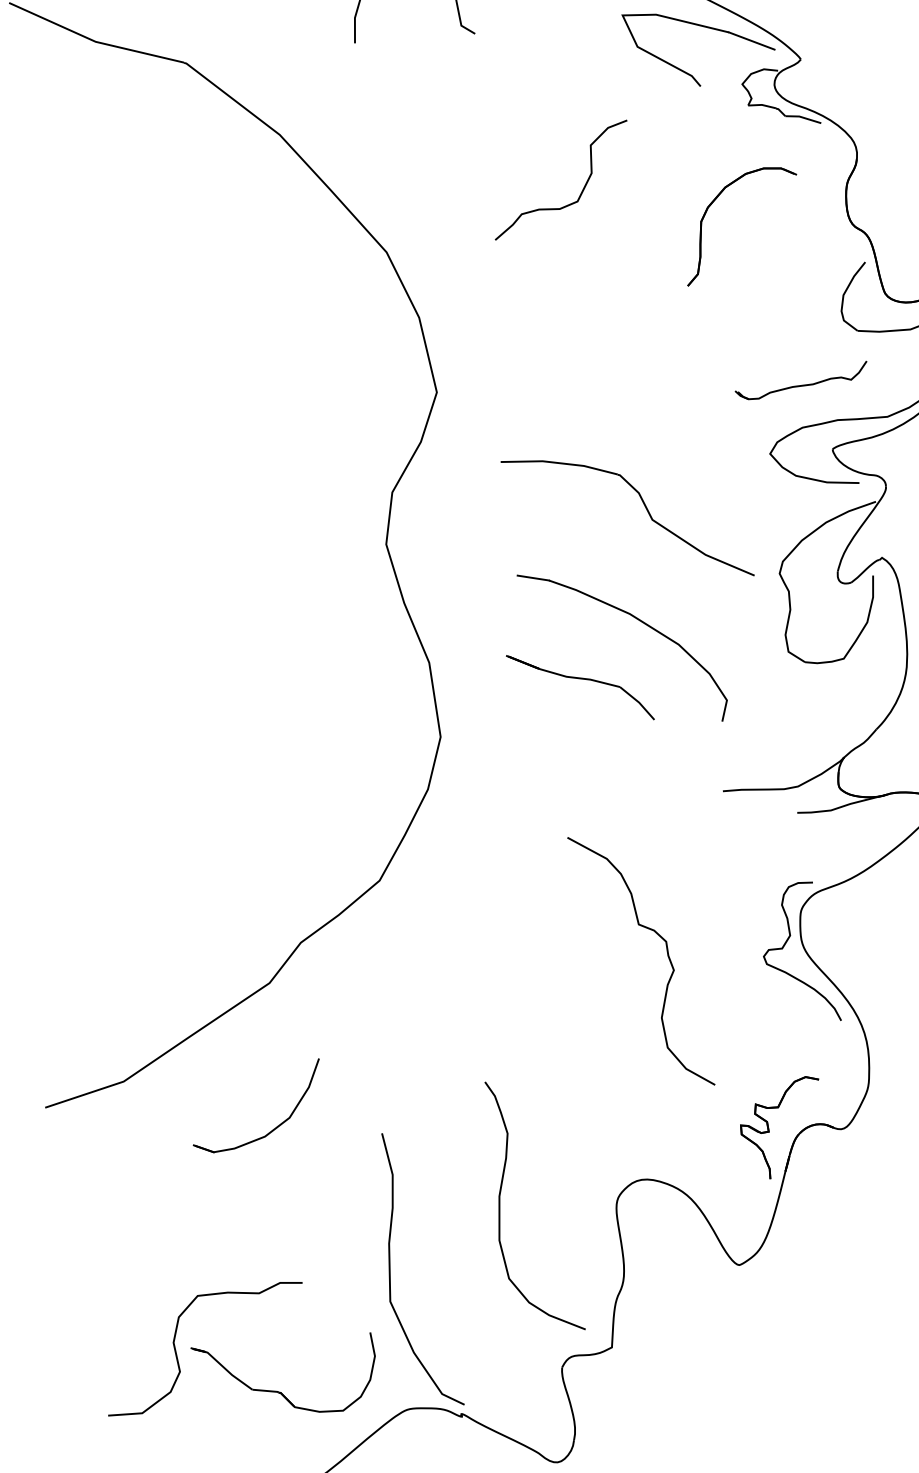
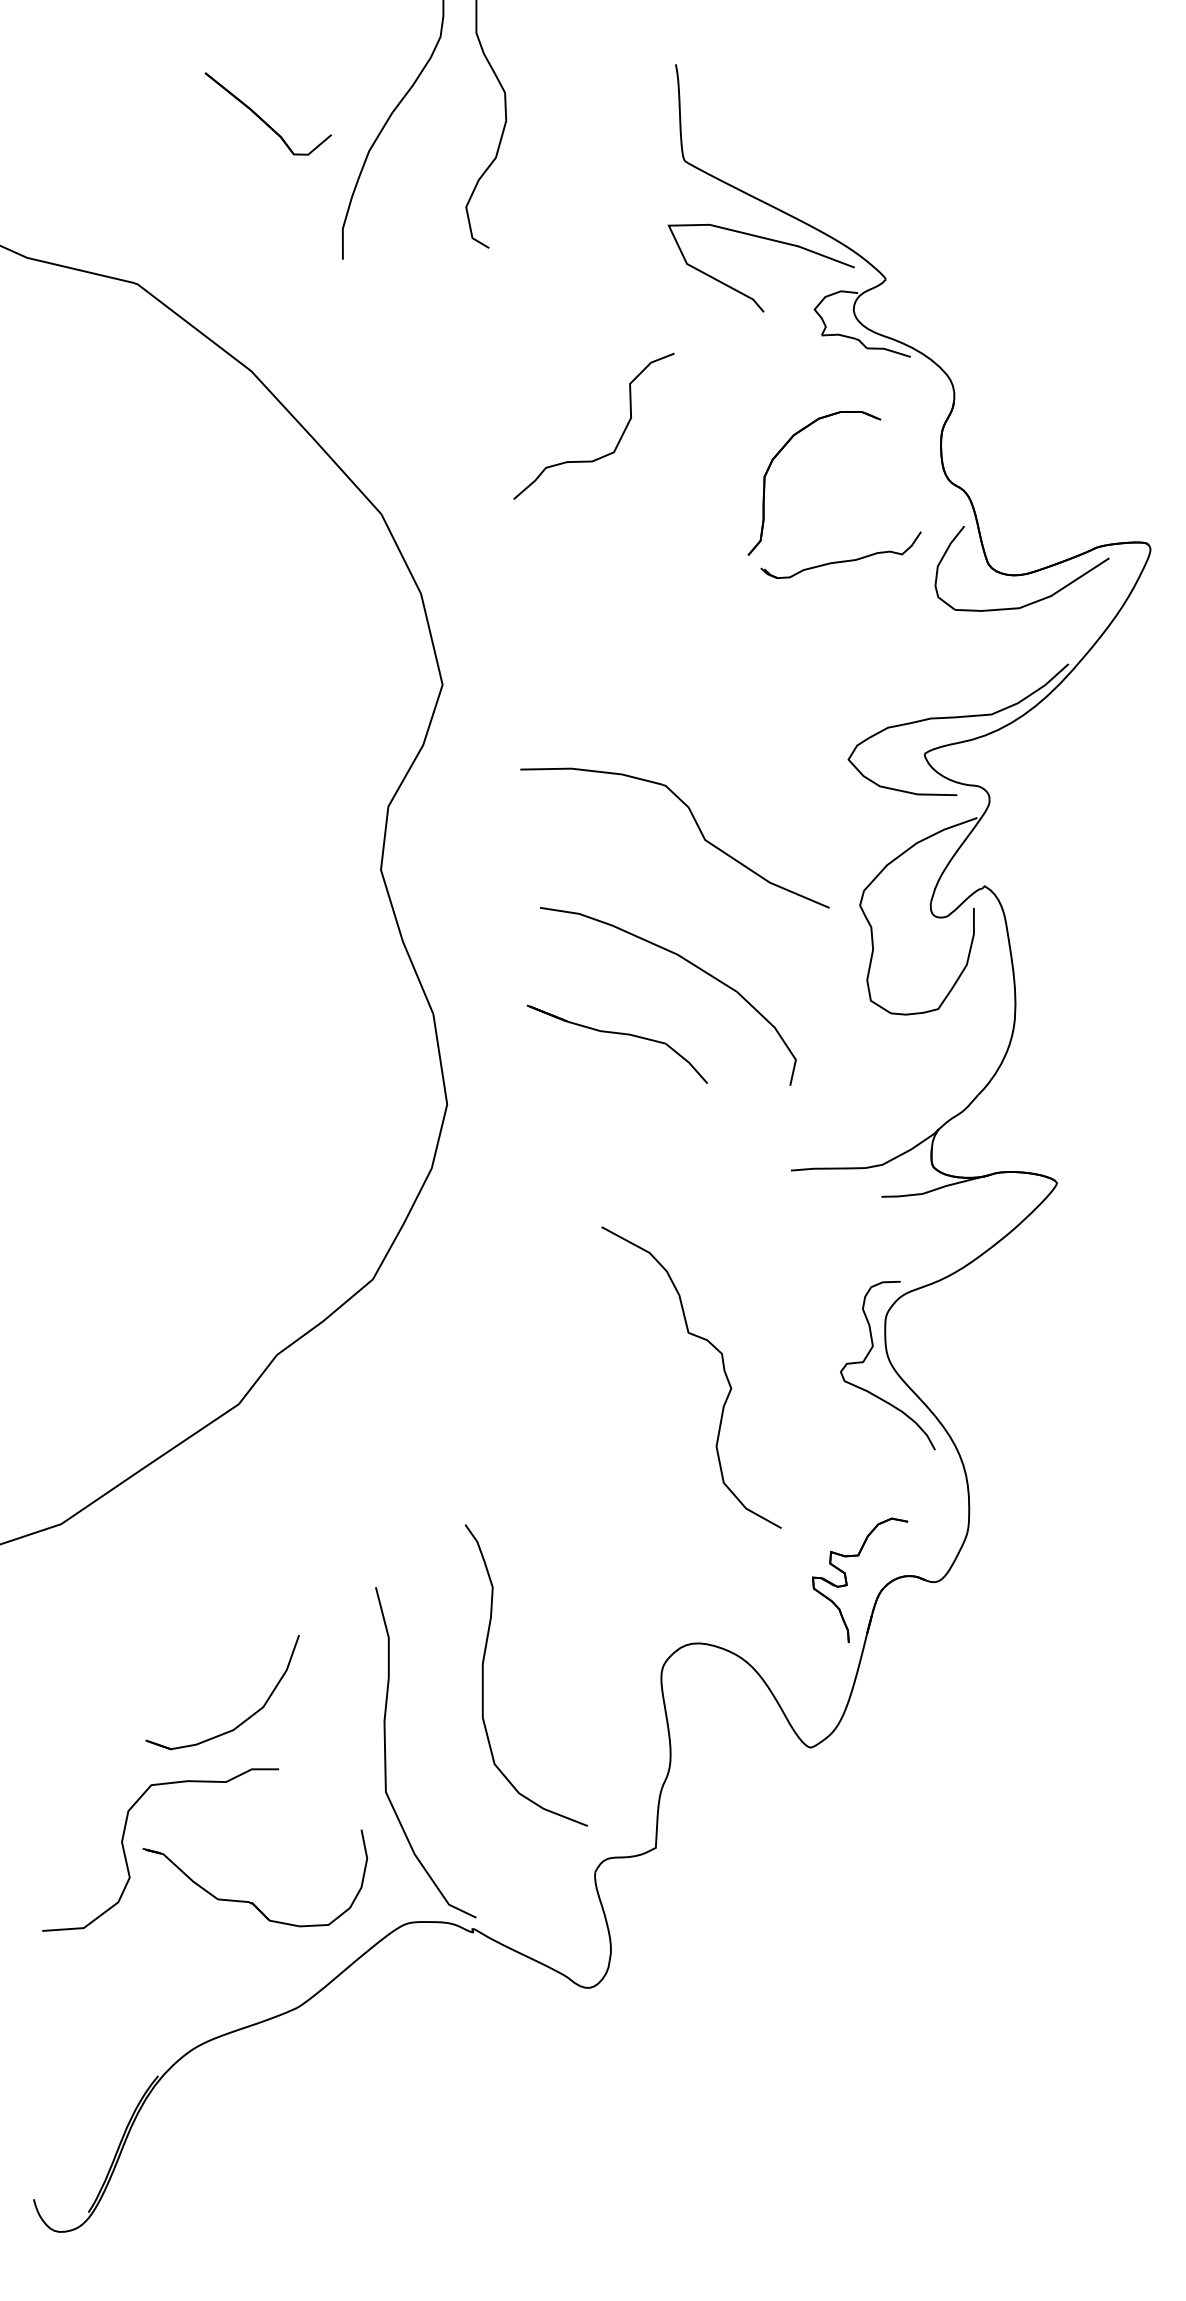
part: (801, 384) -> (841, 560), moved
part: (272, 1129) -> (242, 1721), moved
curve: (500, 1205) -> (483, 1675), moved

